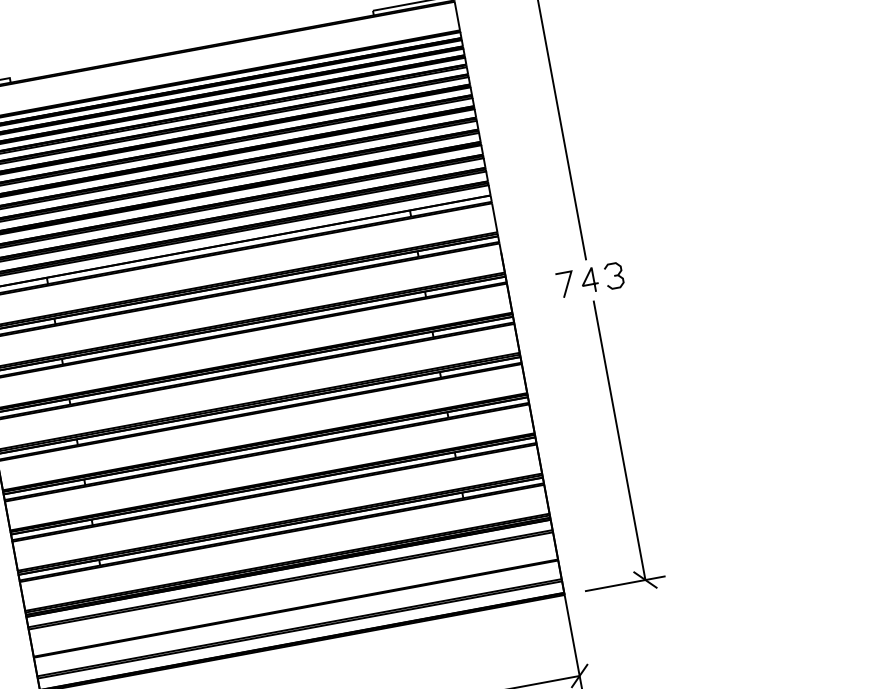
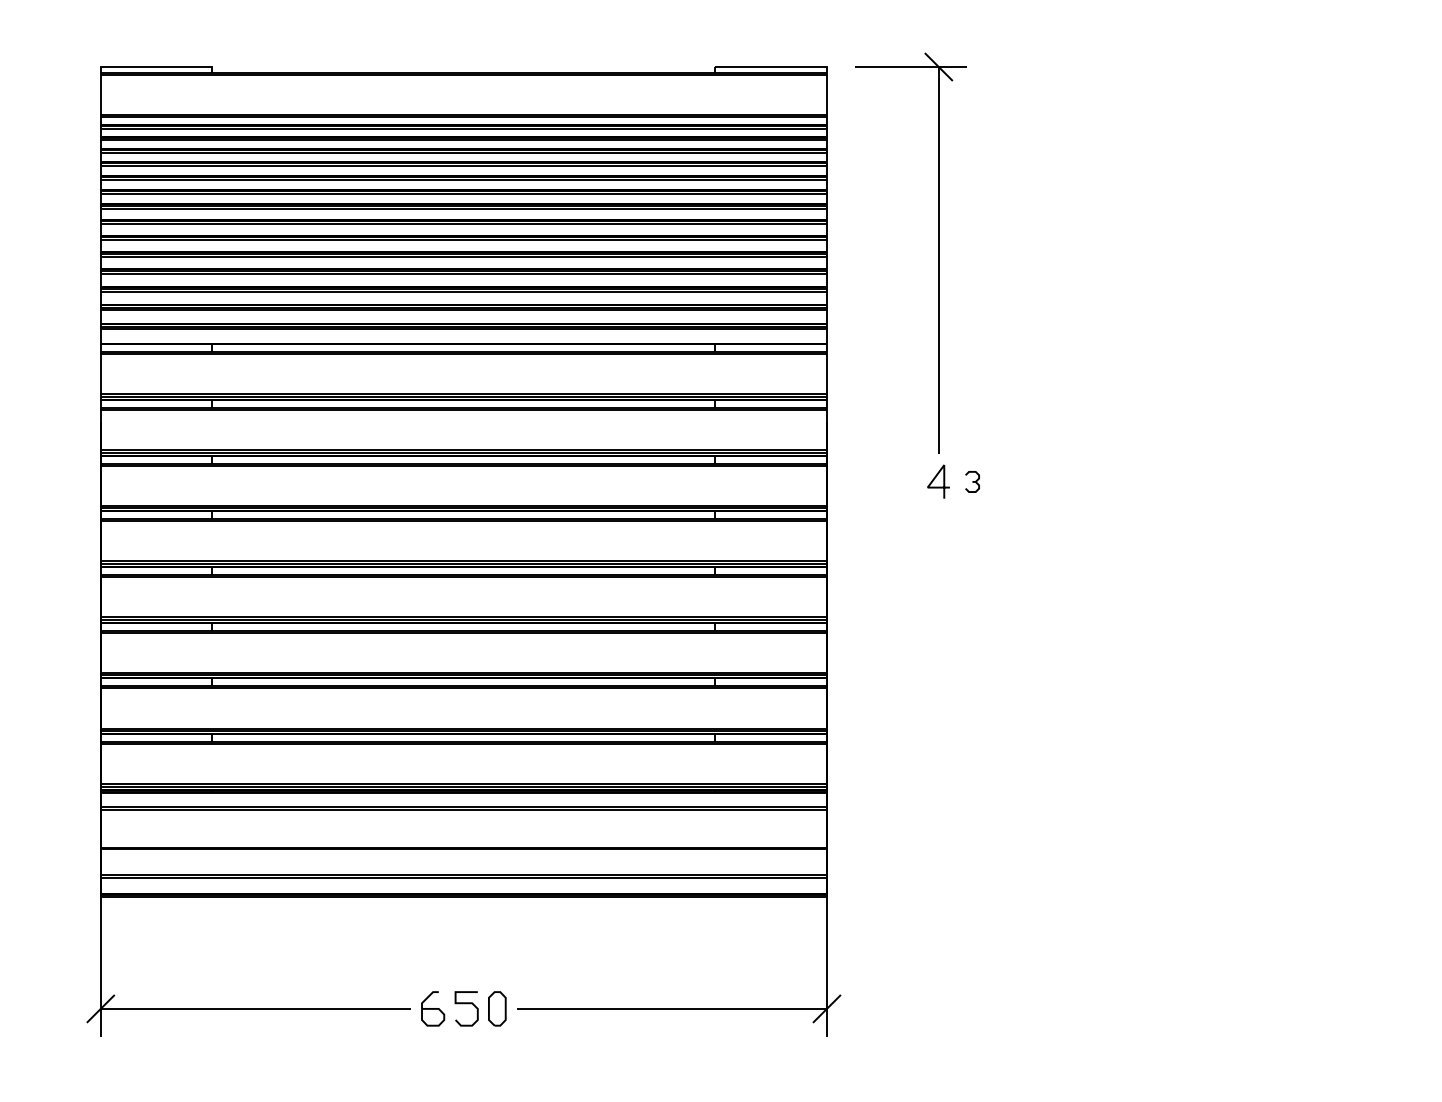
part: (614, 275) -> (972, 481), size x0.6
curve: (566, 285) -> (906, 482), removed
part: (620, 445) -> (938, 710), removed

